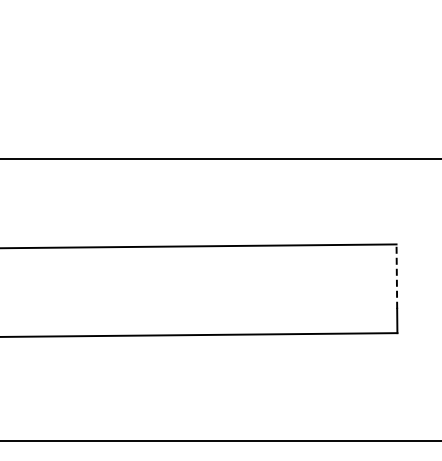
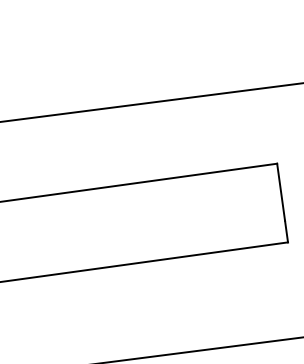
line: (396, 276) -> (280, 192), dashed -> solid

